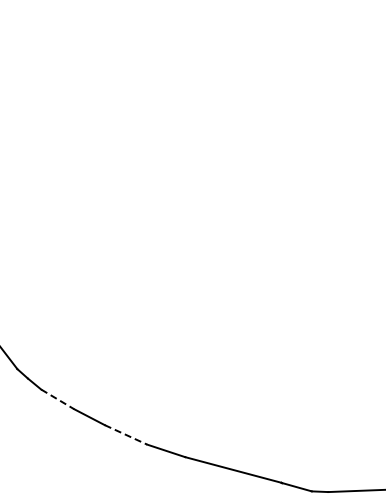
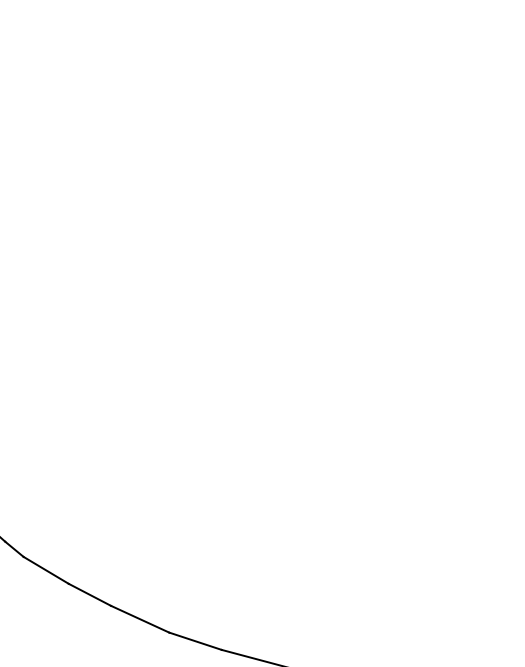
line: (58, 399) -> (47, 570), dashed -> solid
line: (126, 435) -> (140, 620), dashed -> solid

